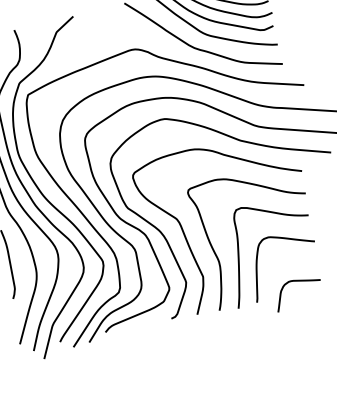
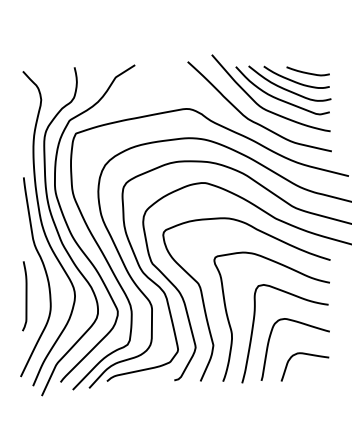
curve: (298, 282) -> (307, 355), moved

